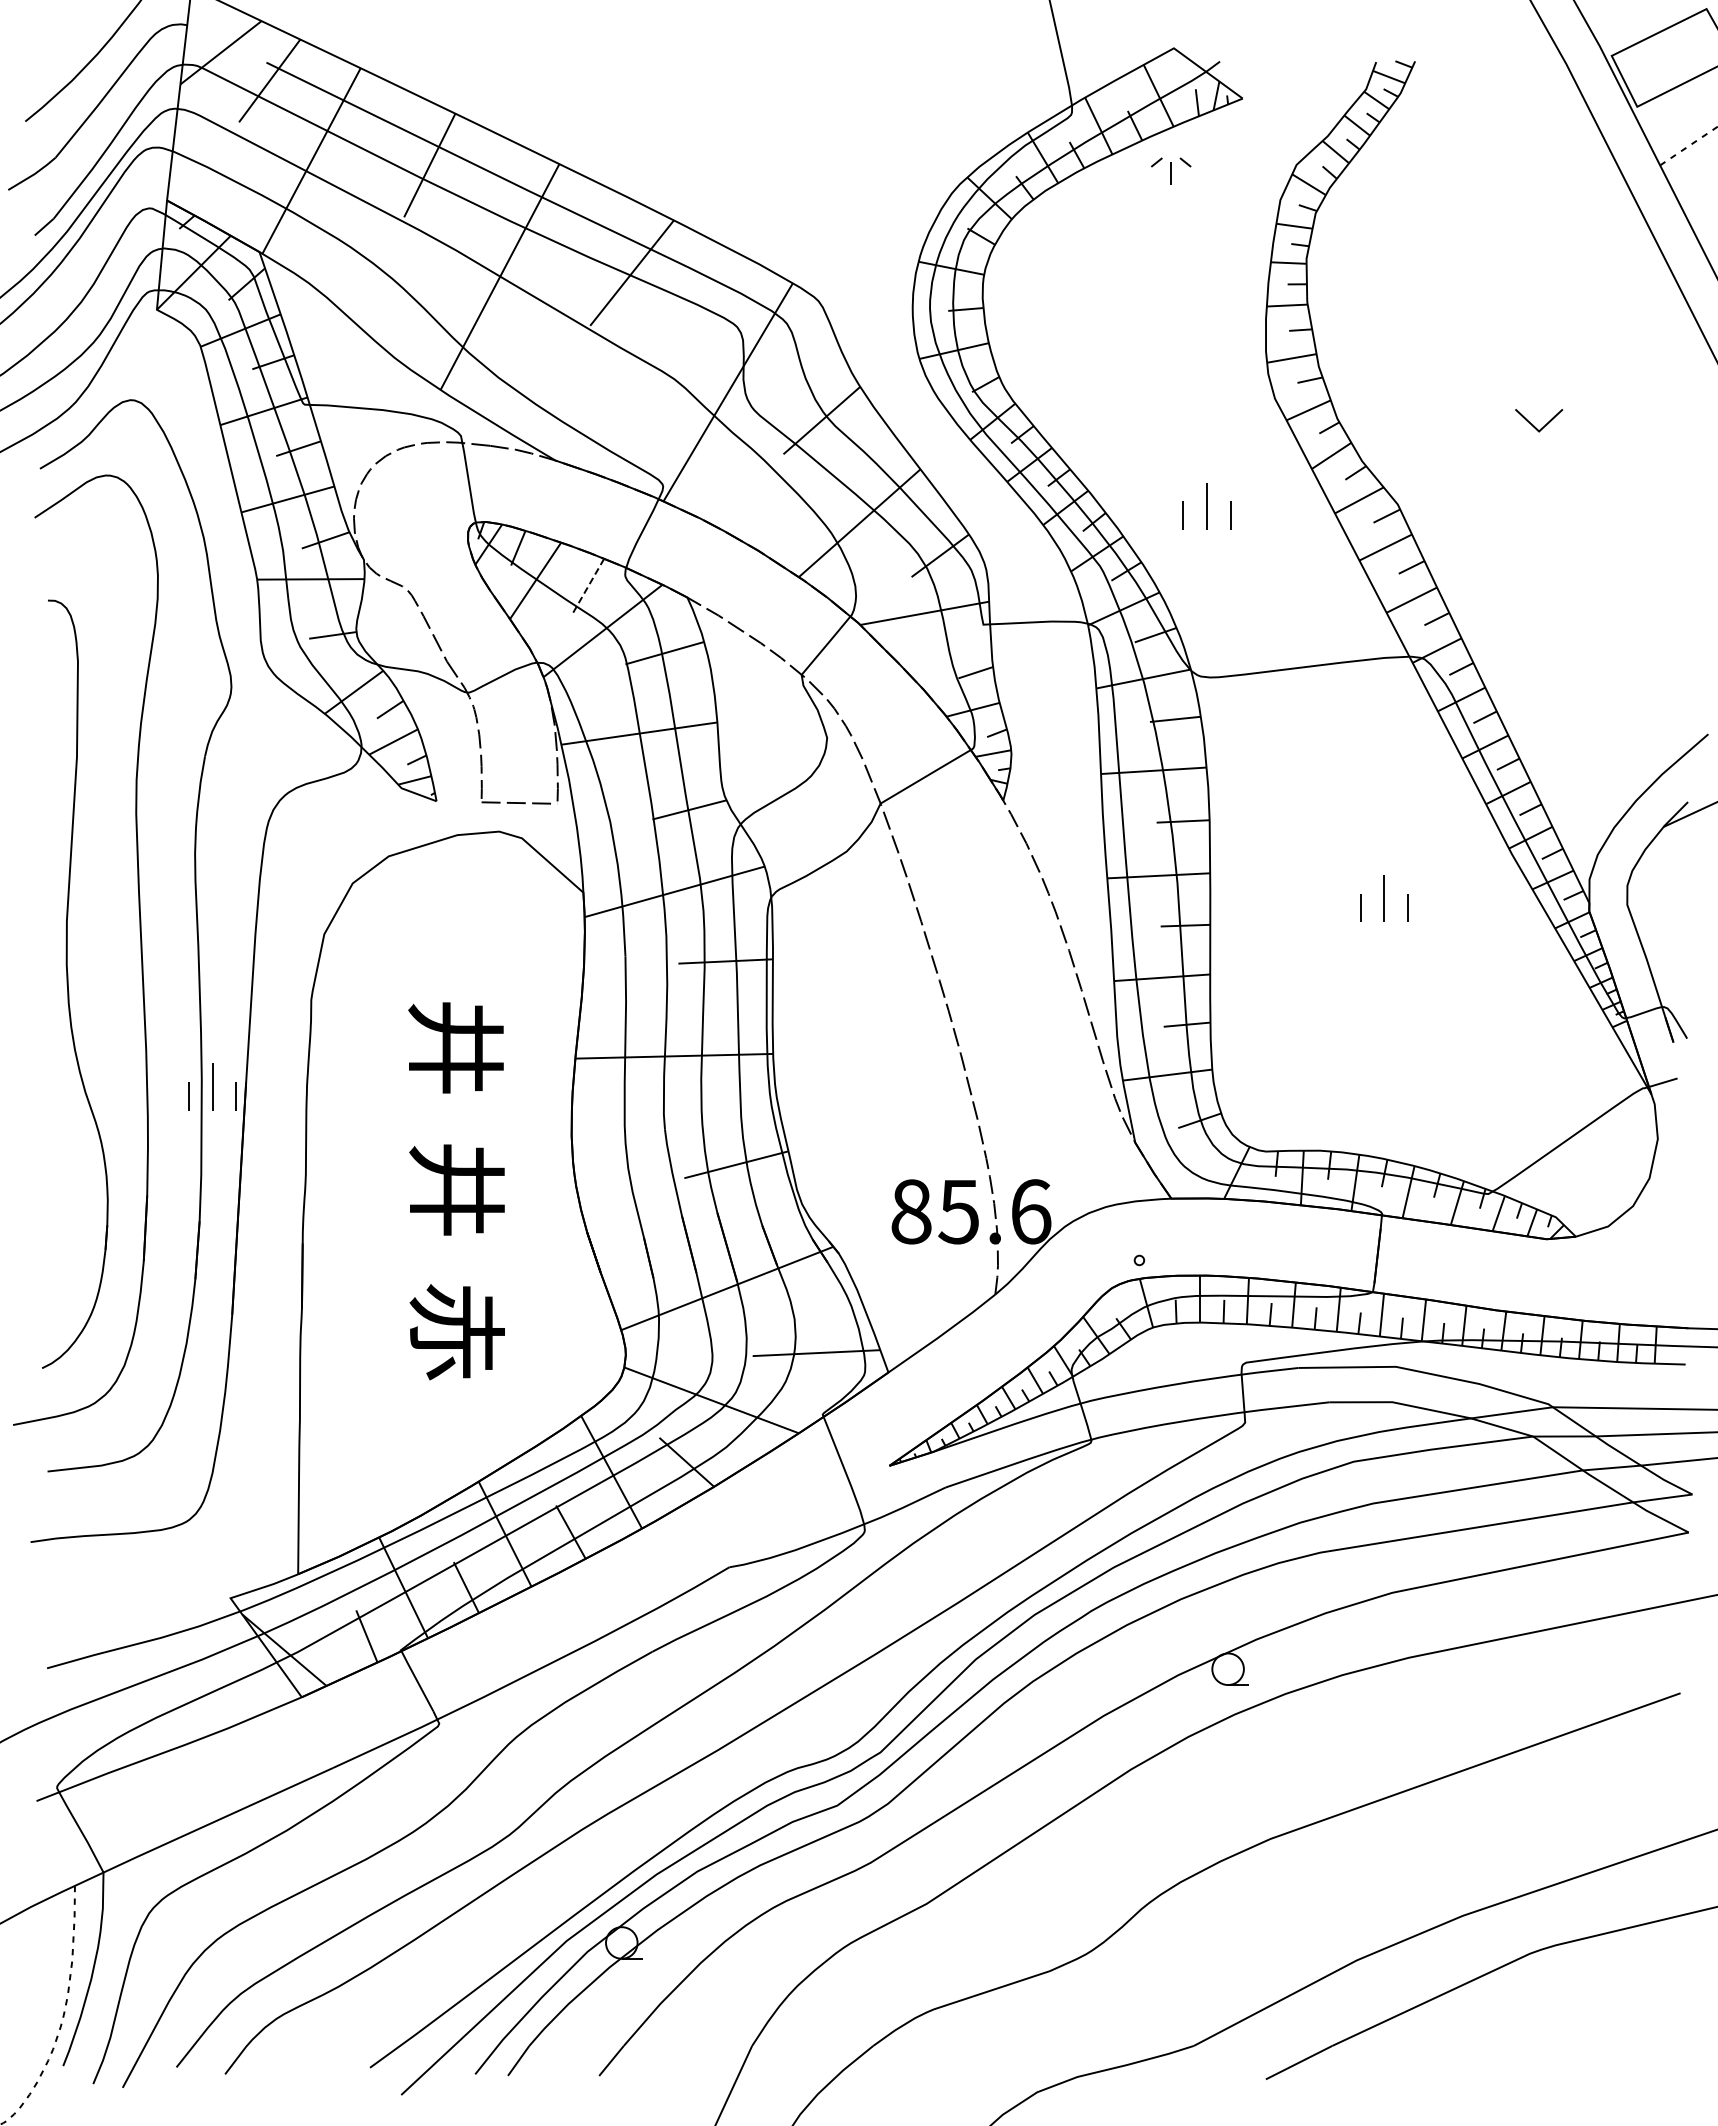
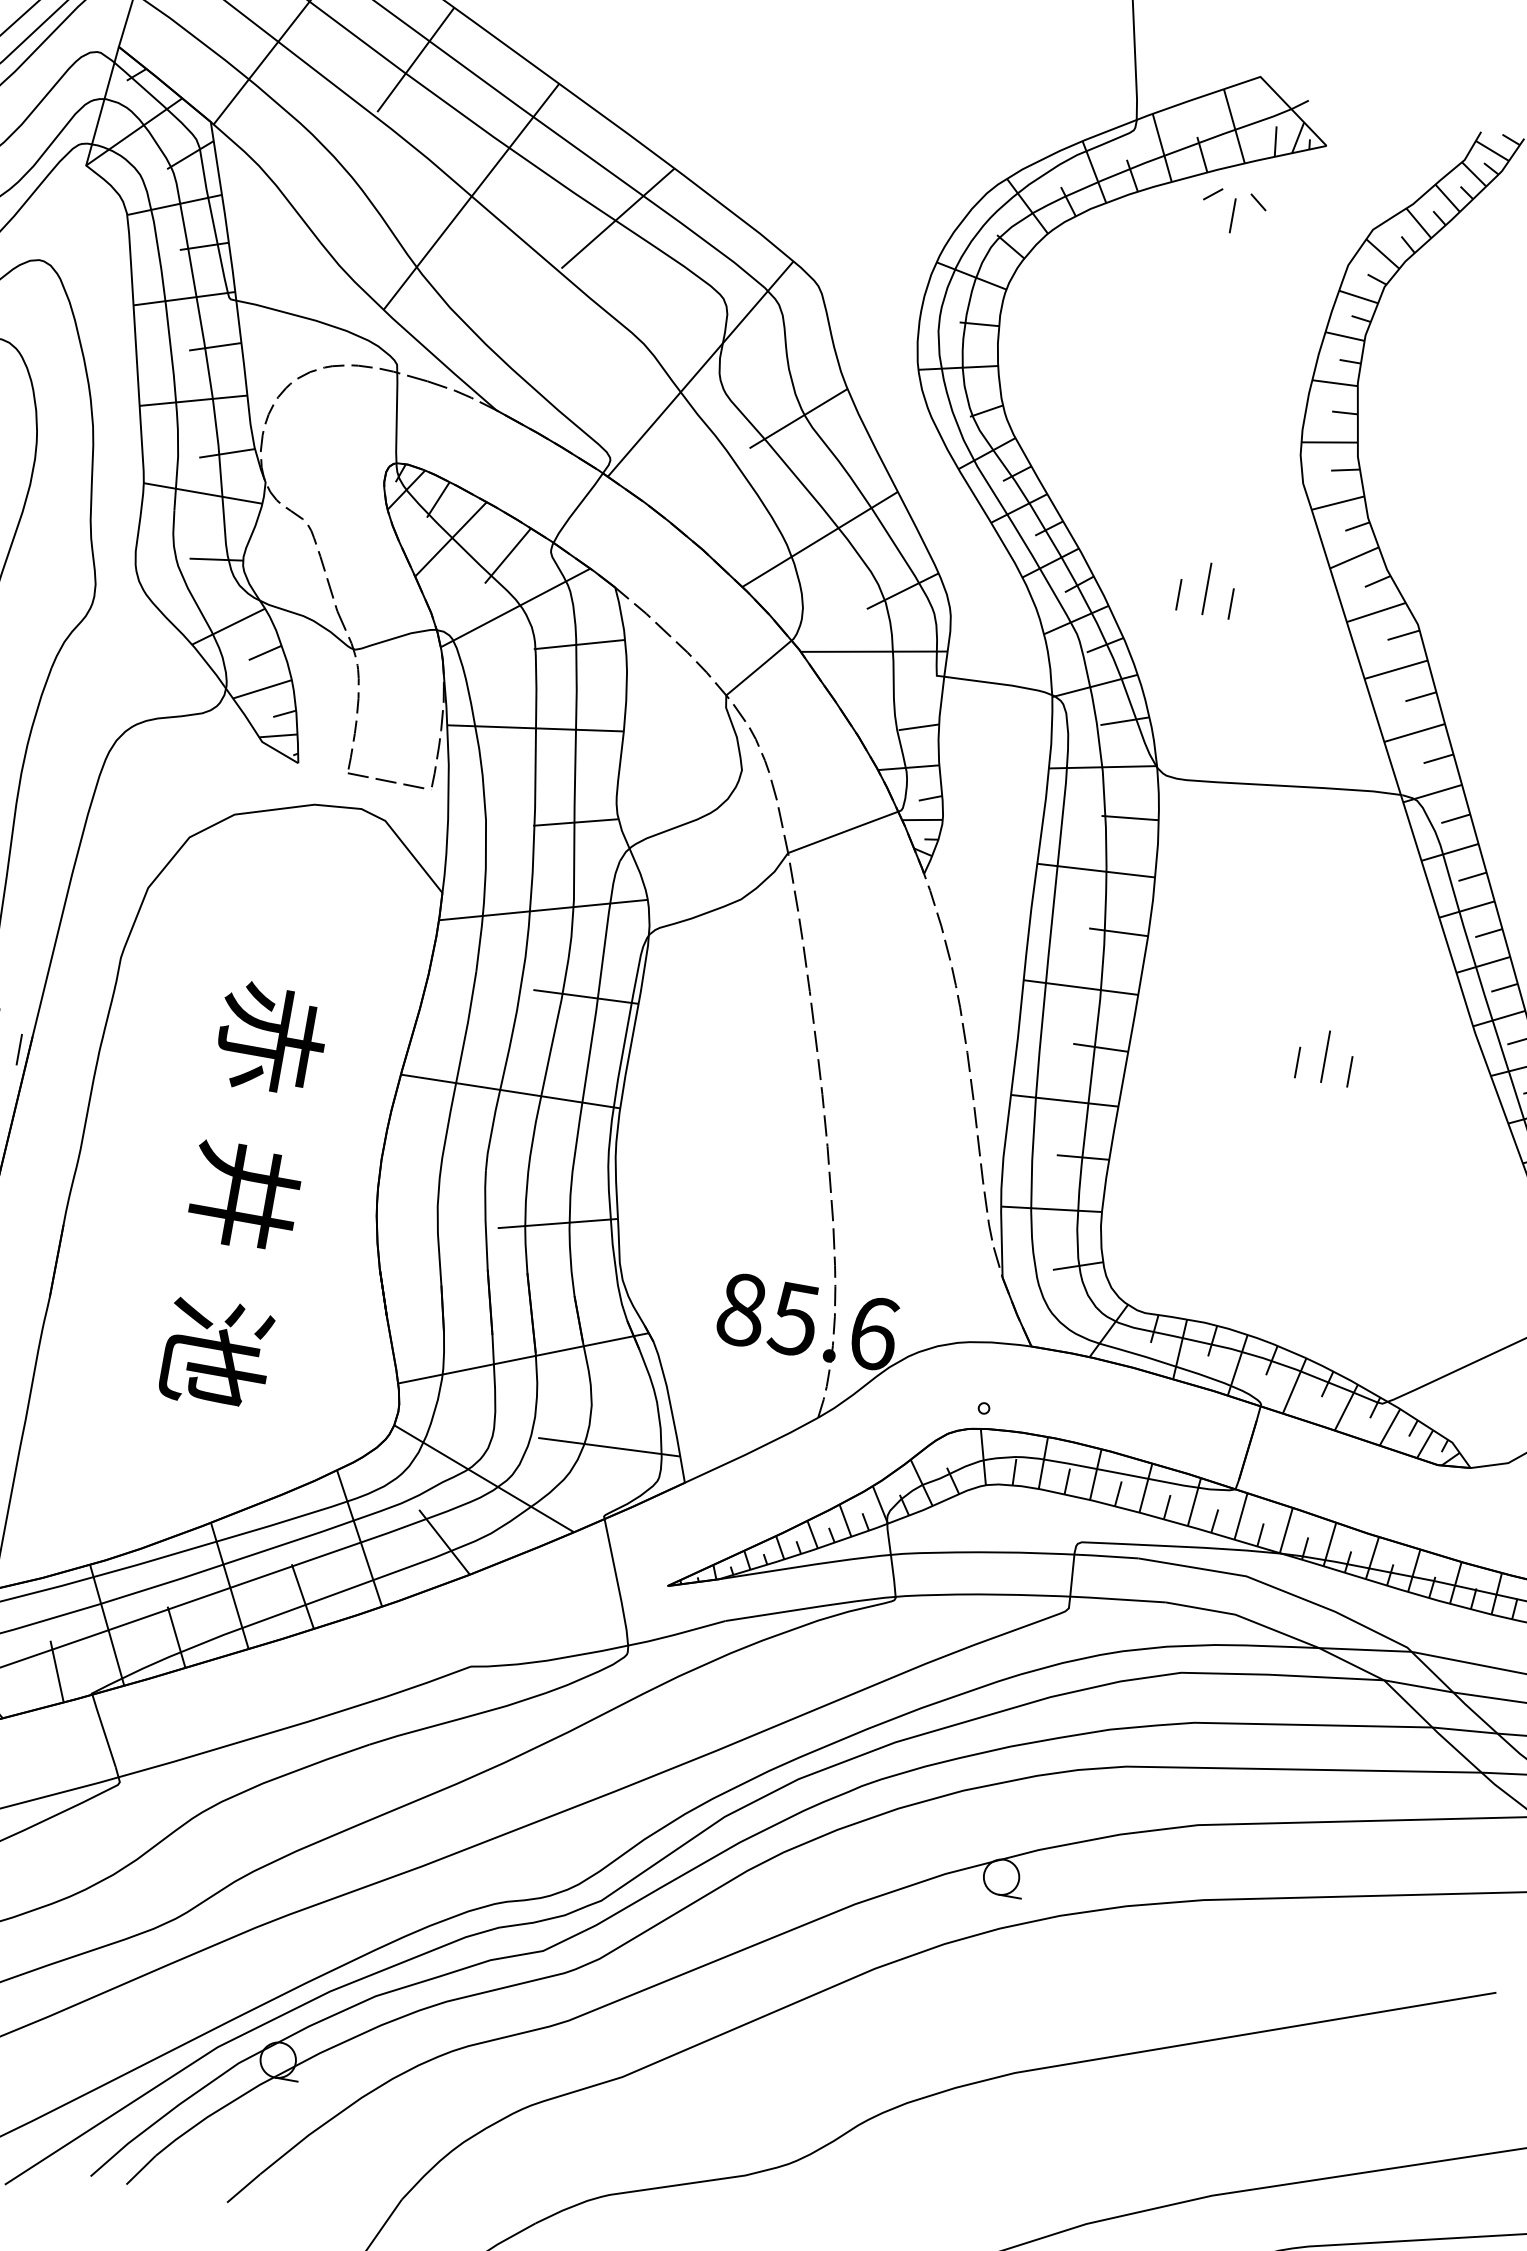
part: (1170, 170) -> (1232, 211), size x1.43
line: (588, 586) -> (508, 555), dashed -> solid
text: (455, 1047) -> (270, 1038), 井 -> 赤
text: (456, 1332) -> (215, 1353), 赤 -> 池

